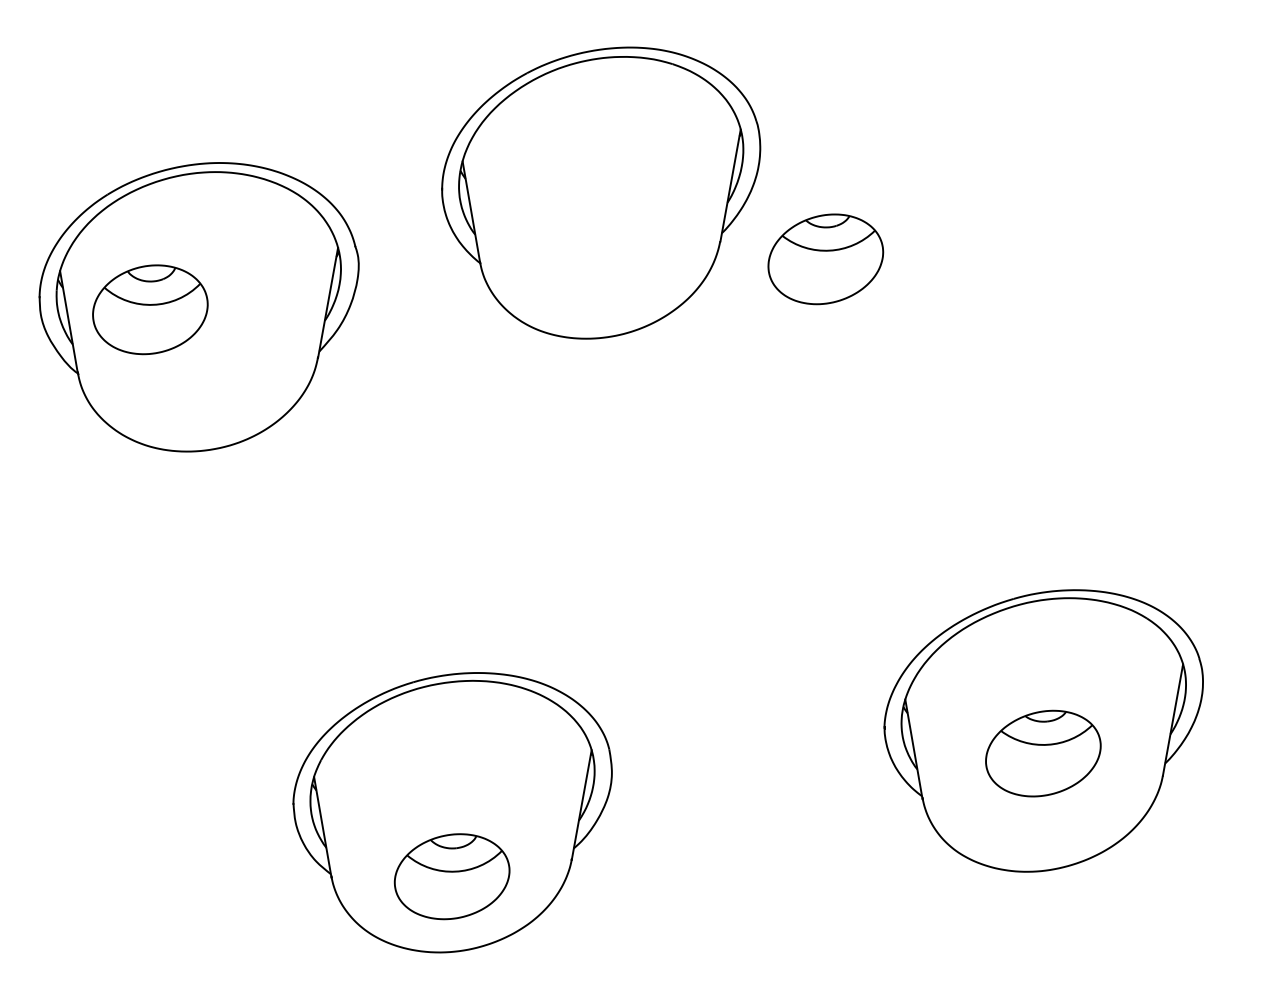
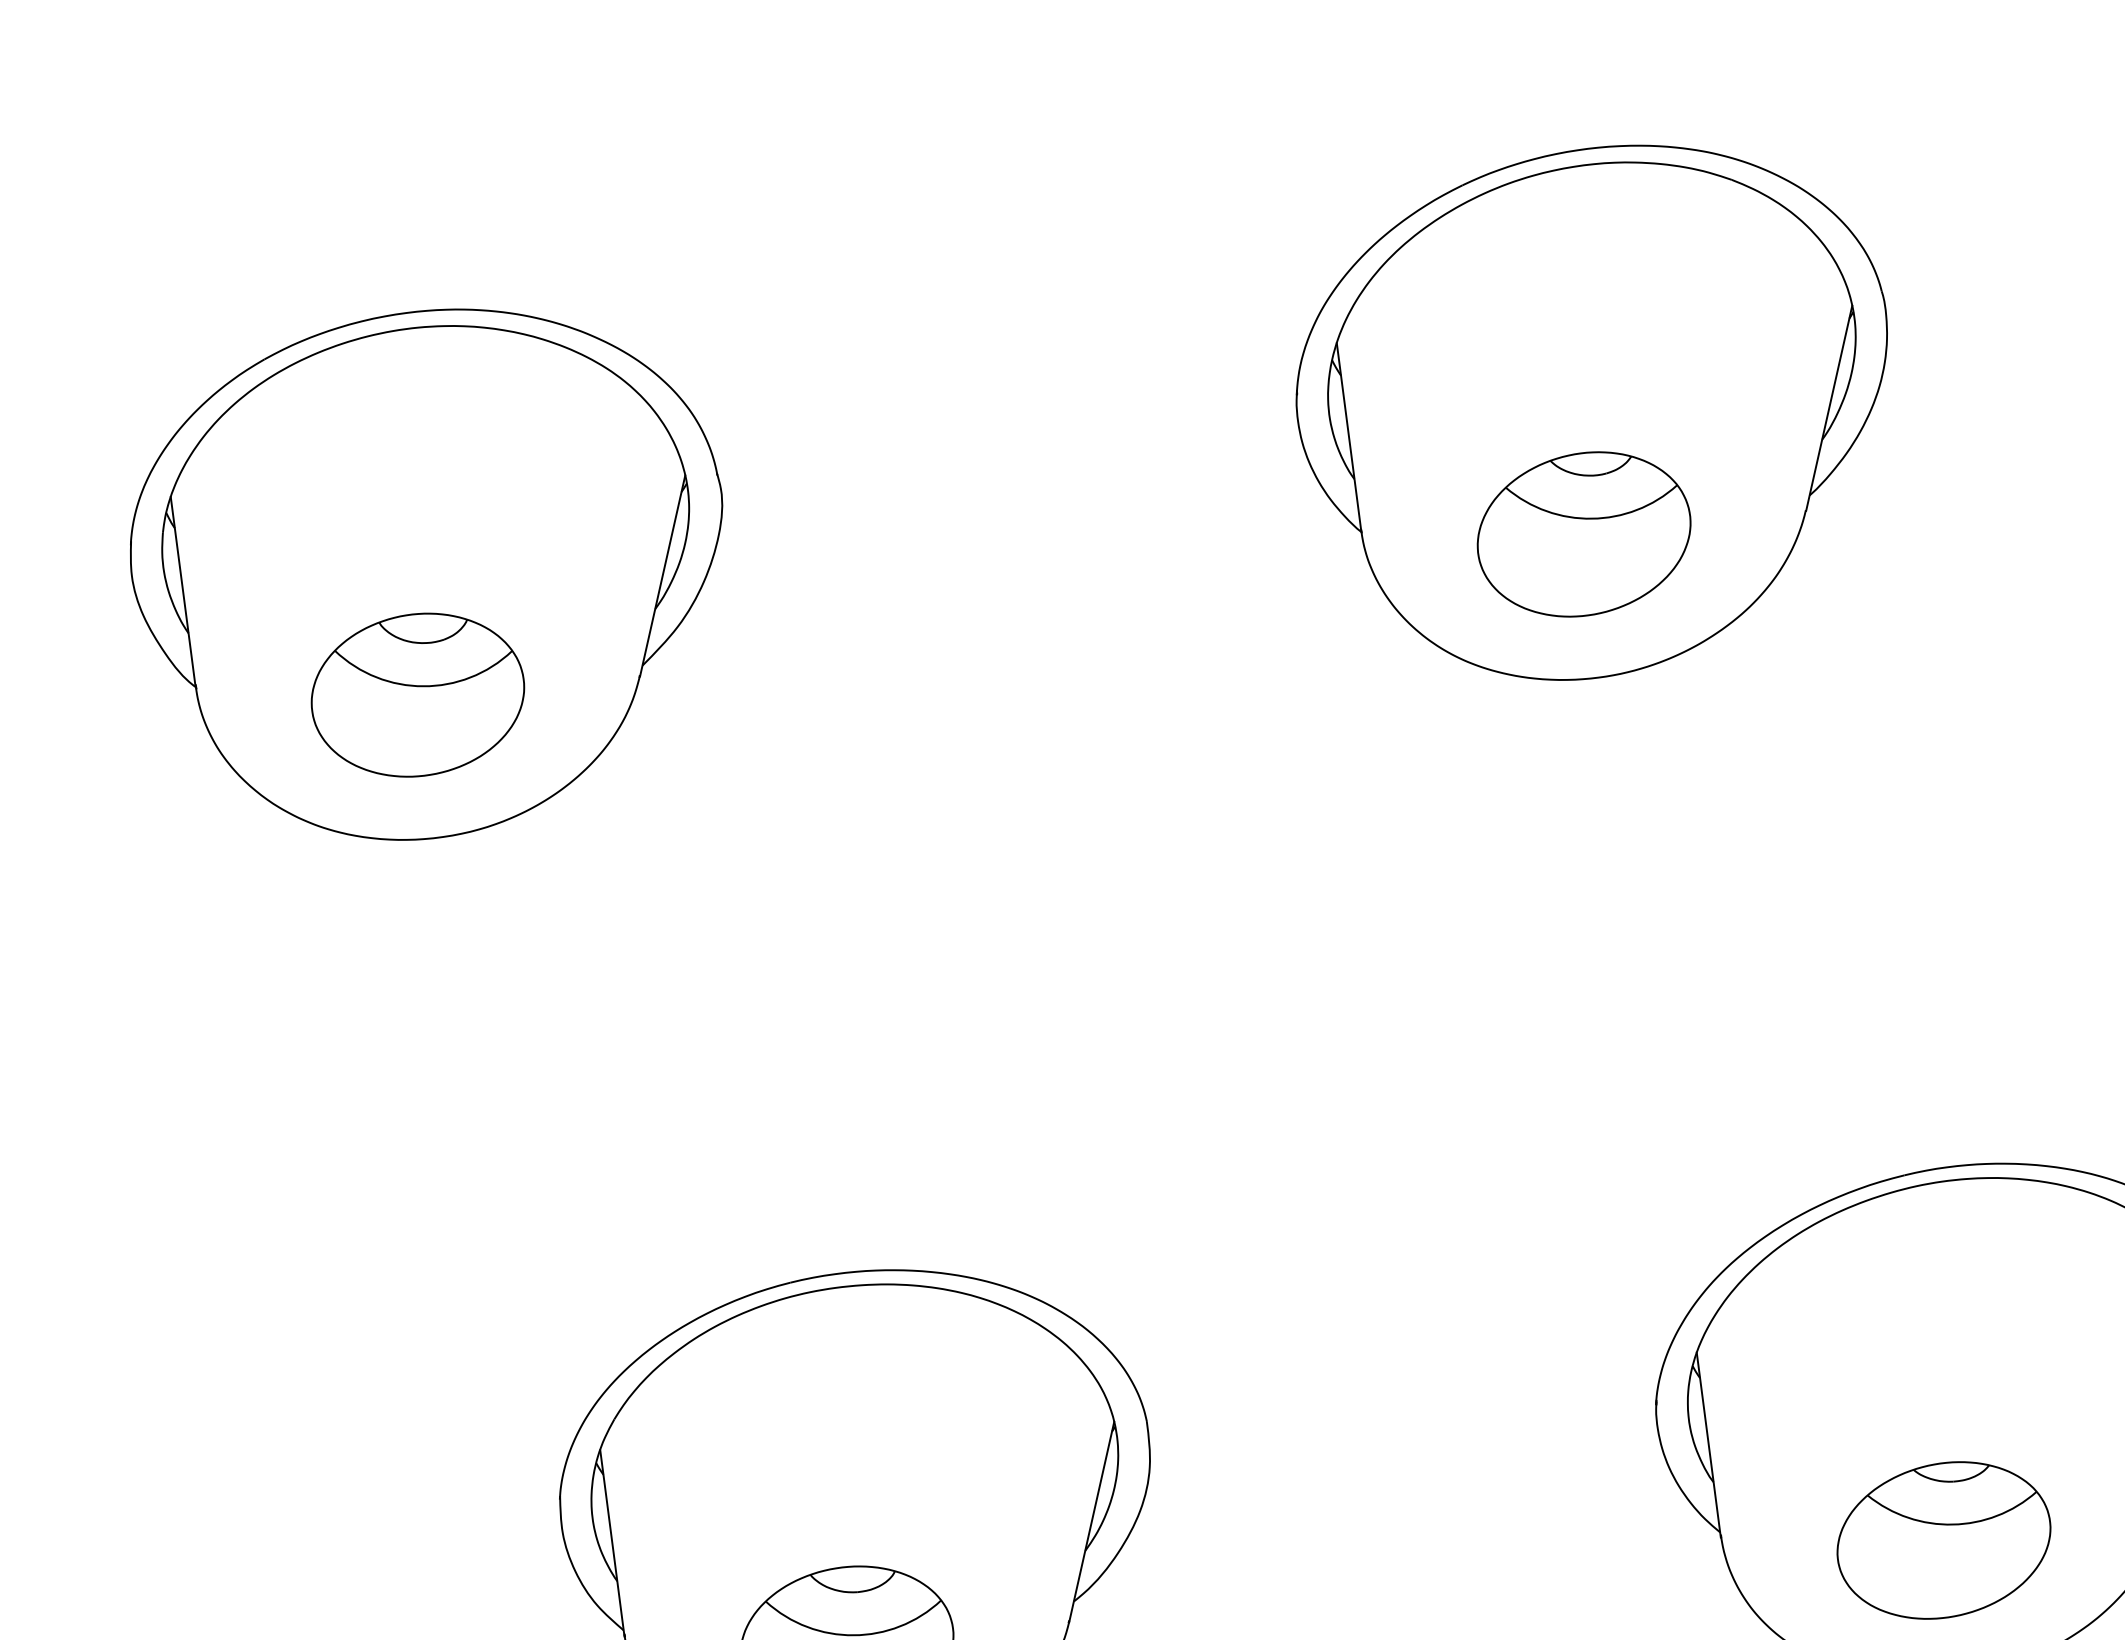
part: (601, 192) -> (1590, 411), moved
part: (150, 309) -> (418, 694), moved
part: (1043, 753) -> (1944, 1540), moved

